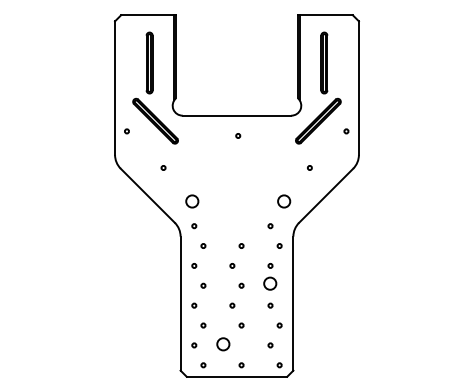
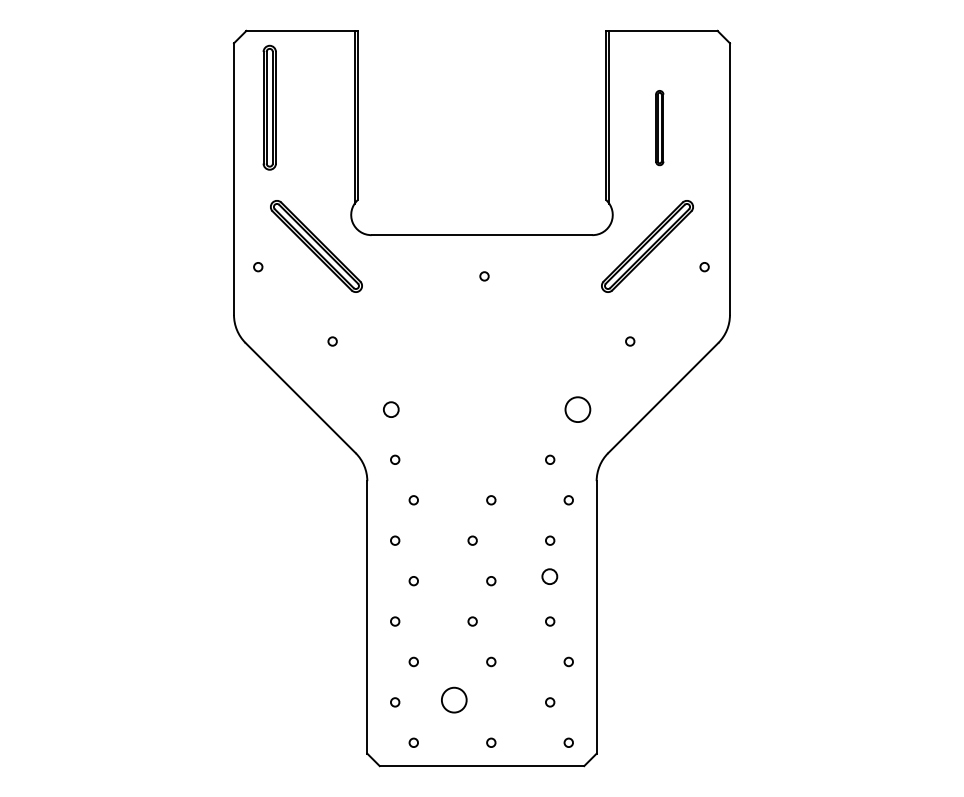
part: (149, 62) -> (269, 106), moved
part: (324, 62) -> (659, 127), size x0.6
circle: (192, 201) -> (391, 409), size x0.6
circle: (270, 283) -> (550, 576), size x0.6

